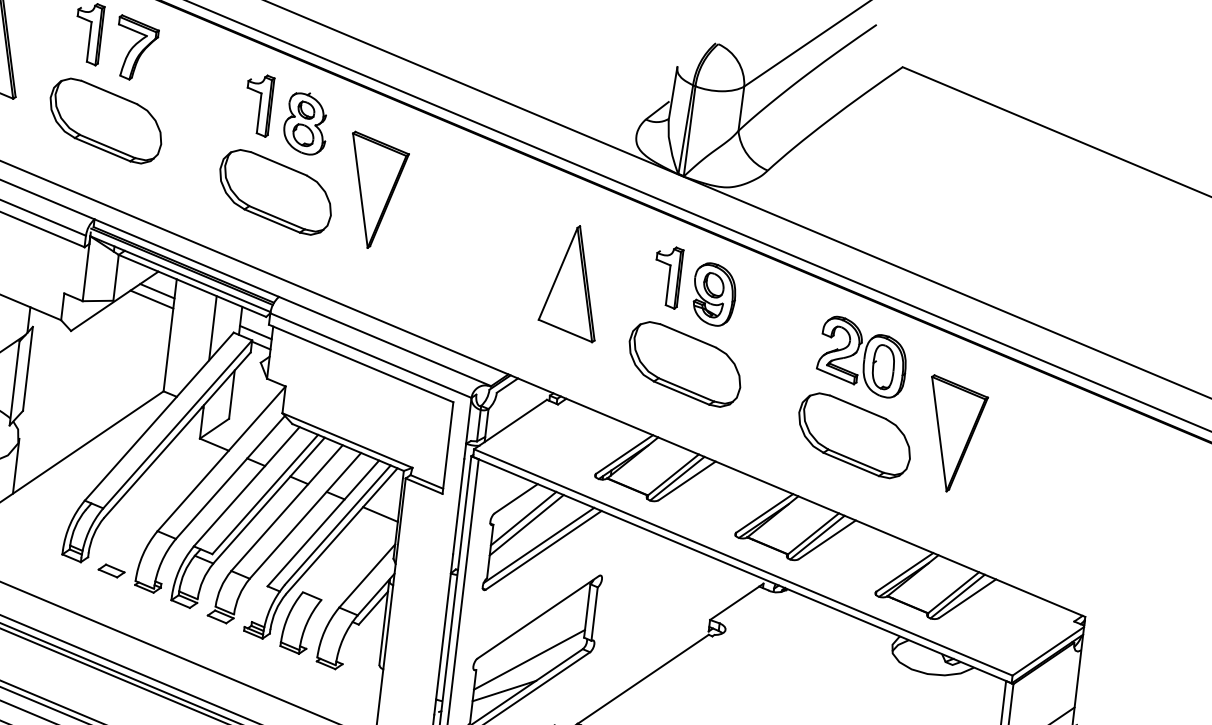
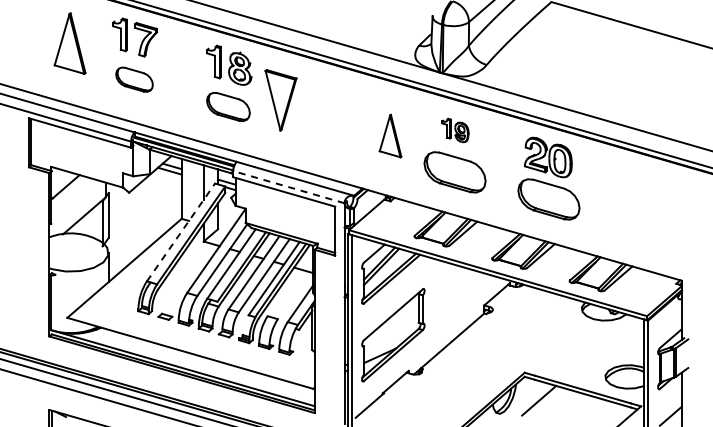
part: (105, 120) -> (134, 79), size x0.6
part: (275, 191) -> (228, 106), size x0.7
part: (572, 281) -> (390, 135), size x0.7
part: (694, 286) -> (455, 130), size x0.6
line: (370, 356) -> (288, 187), solid -> dashed
line: (160, 416) -> (181, 232), solid -> dashed
part: (954, 434) -> (601, 192), removed
line: (527, 659) -> (390, 337), removed

